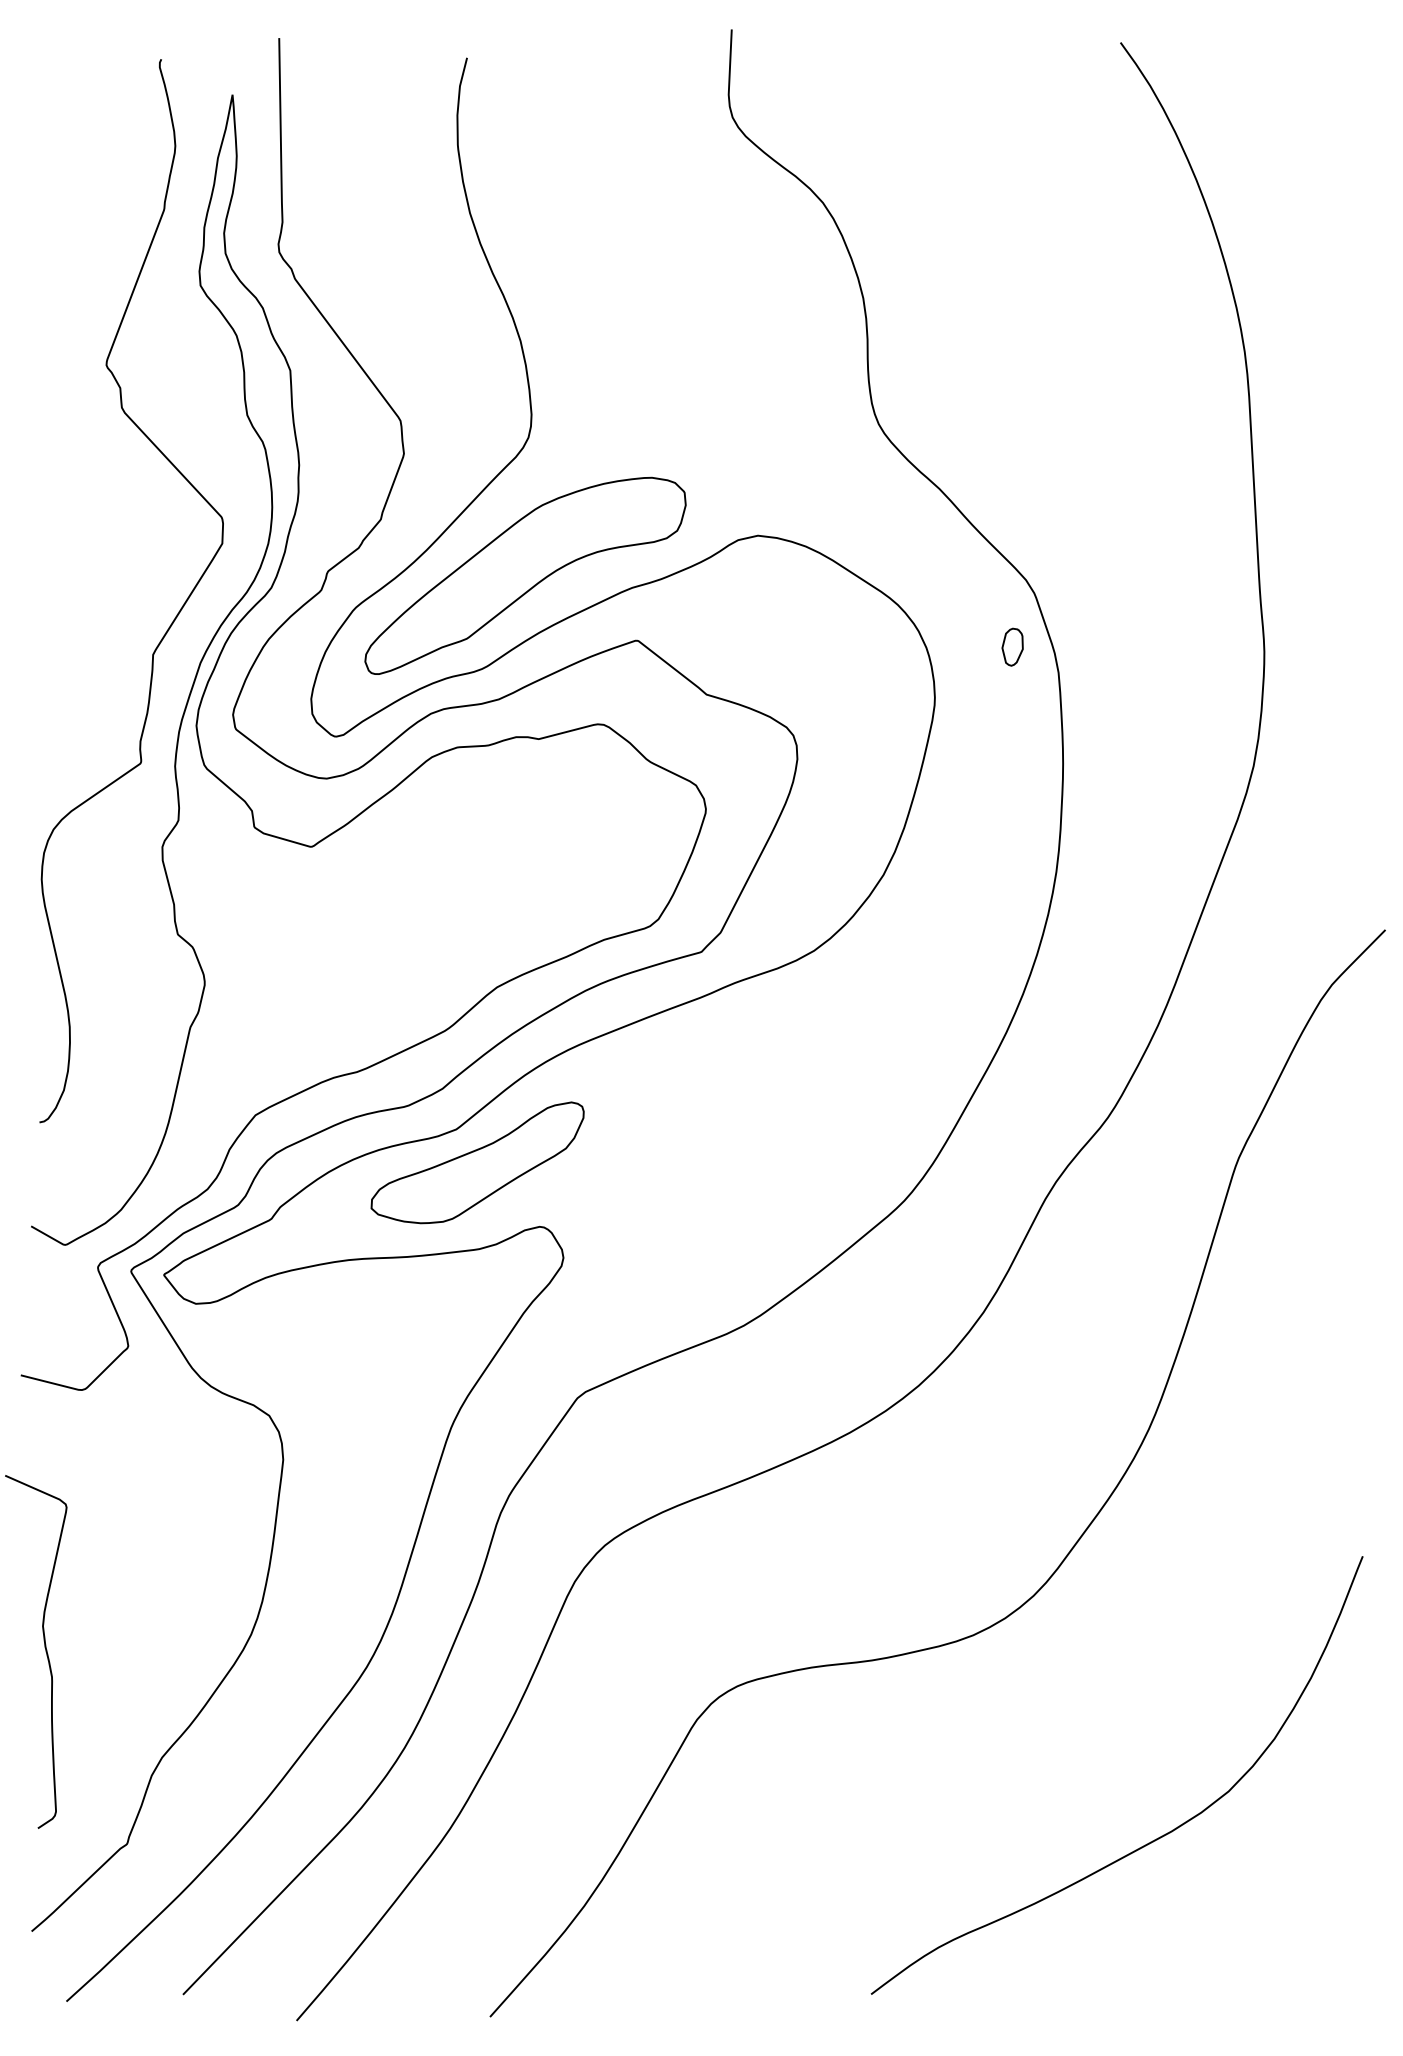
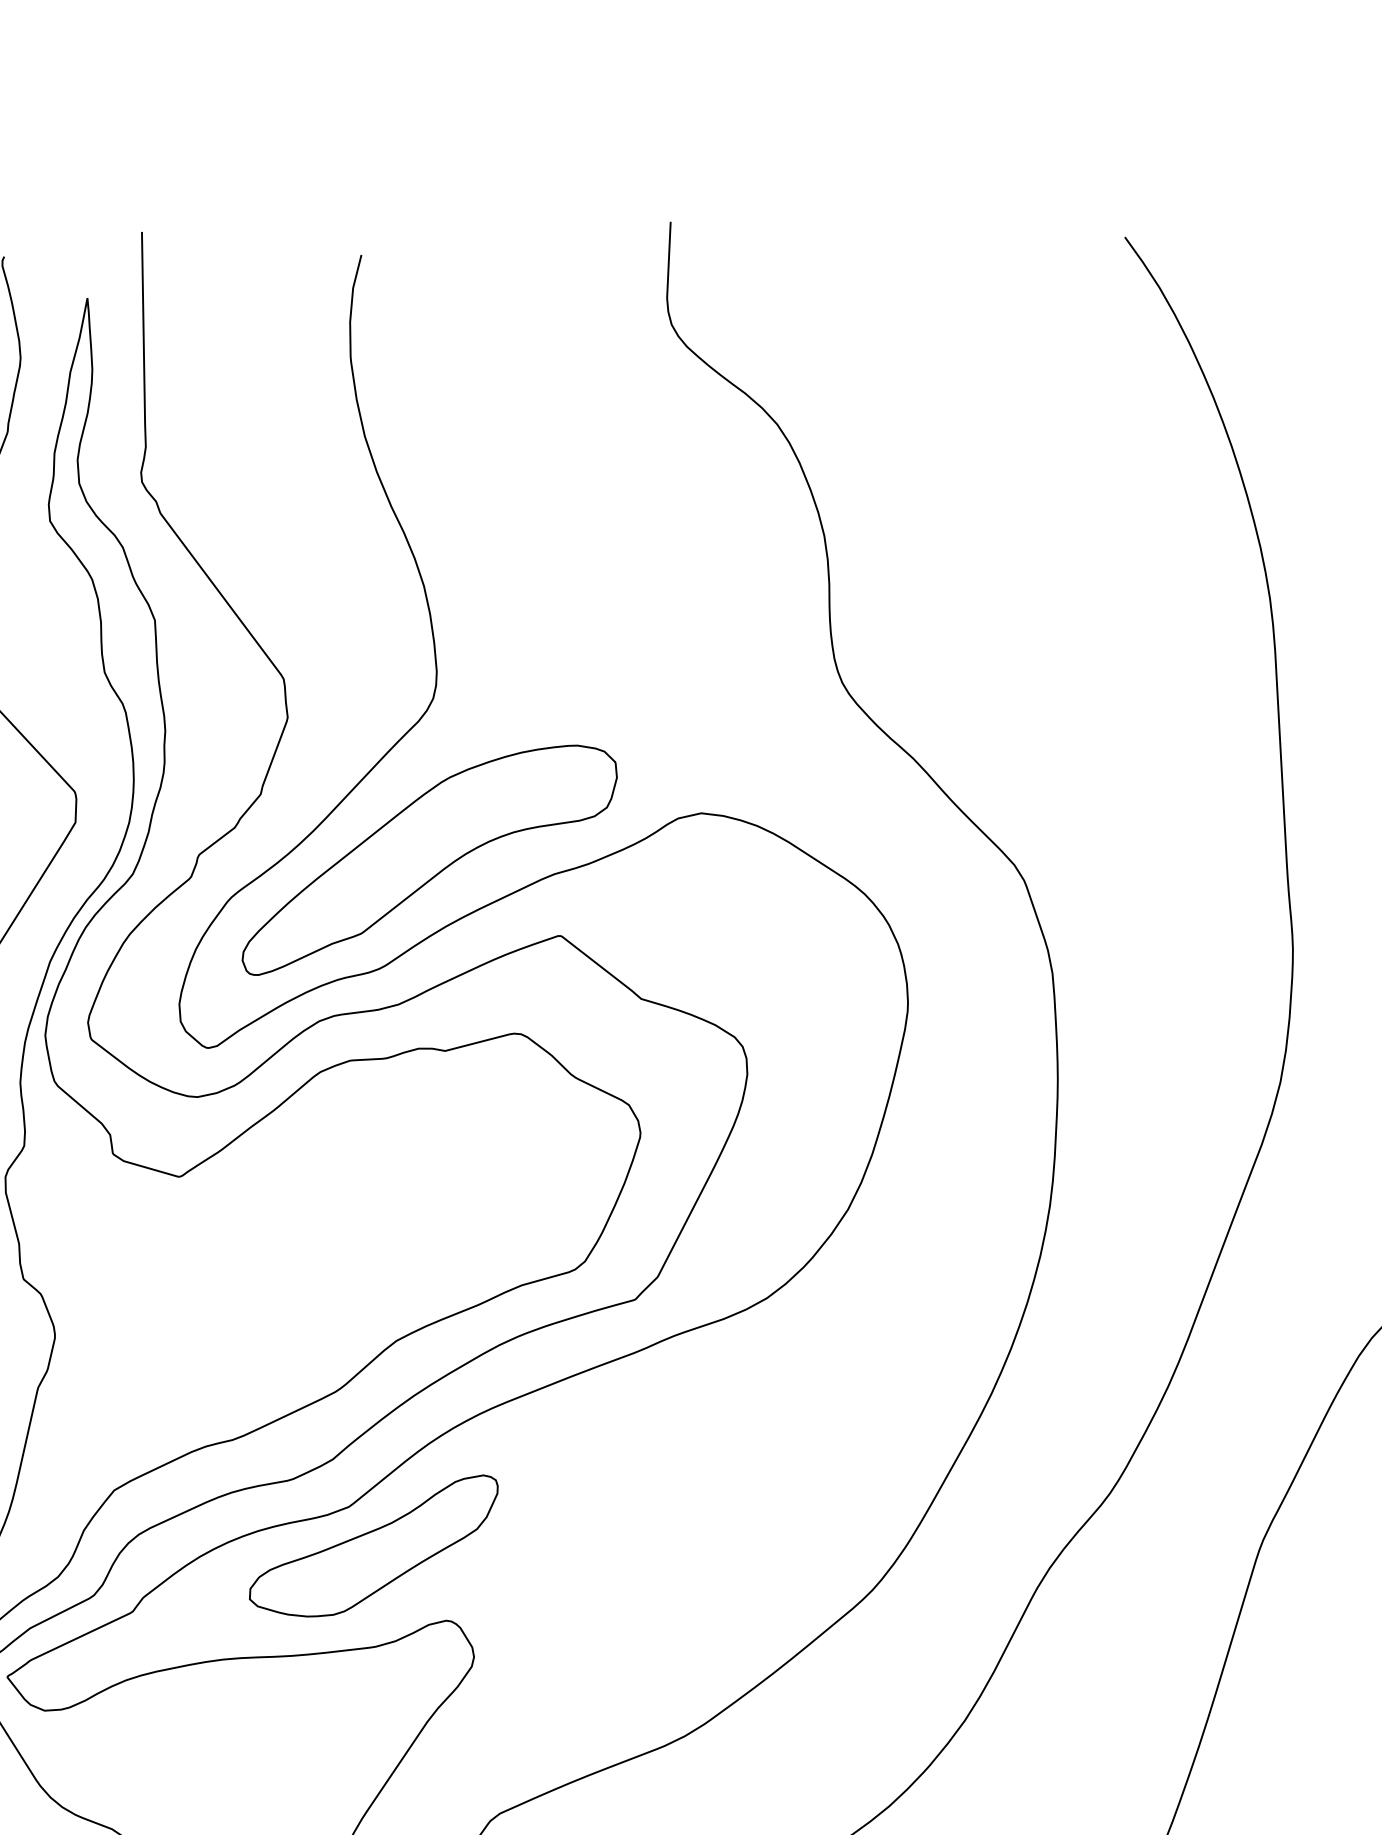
part: (1012, 646) -> (998, 942), removed

